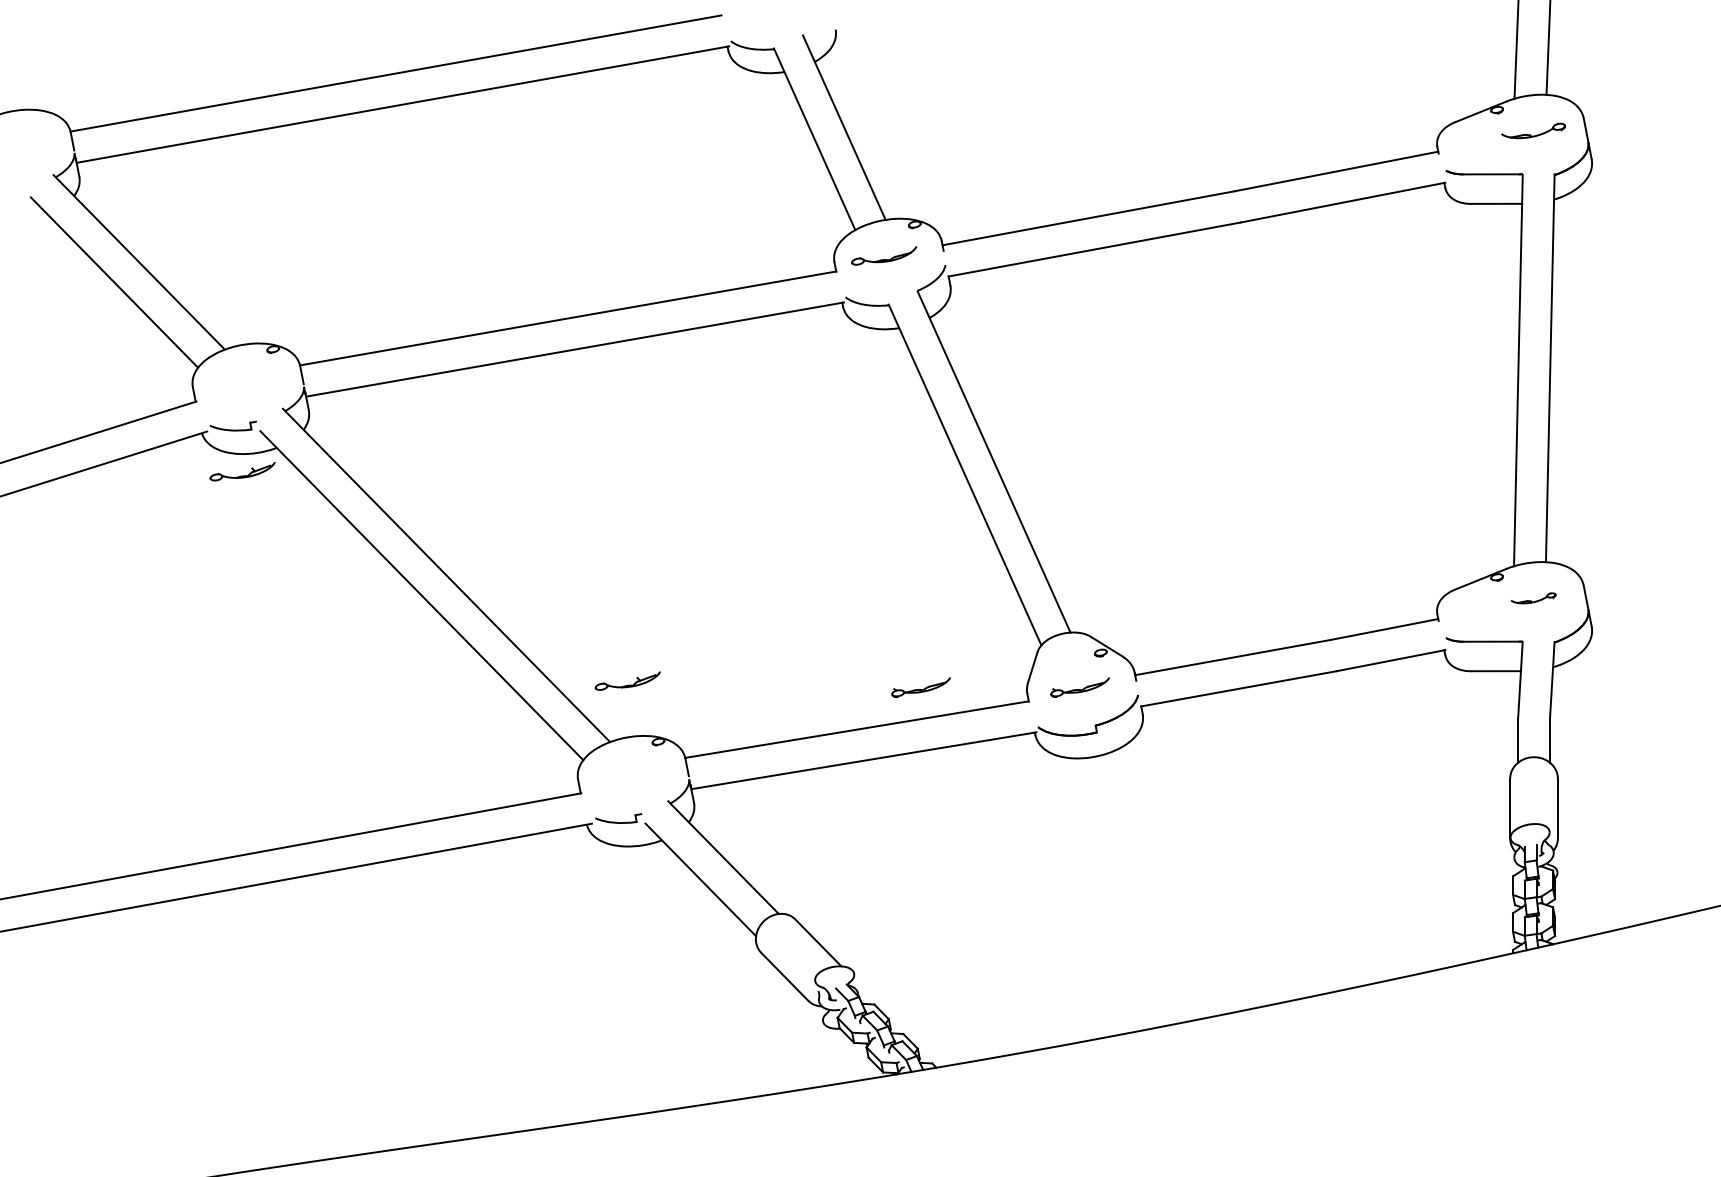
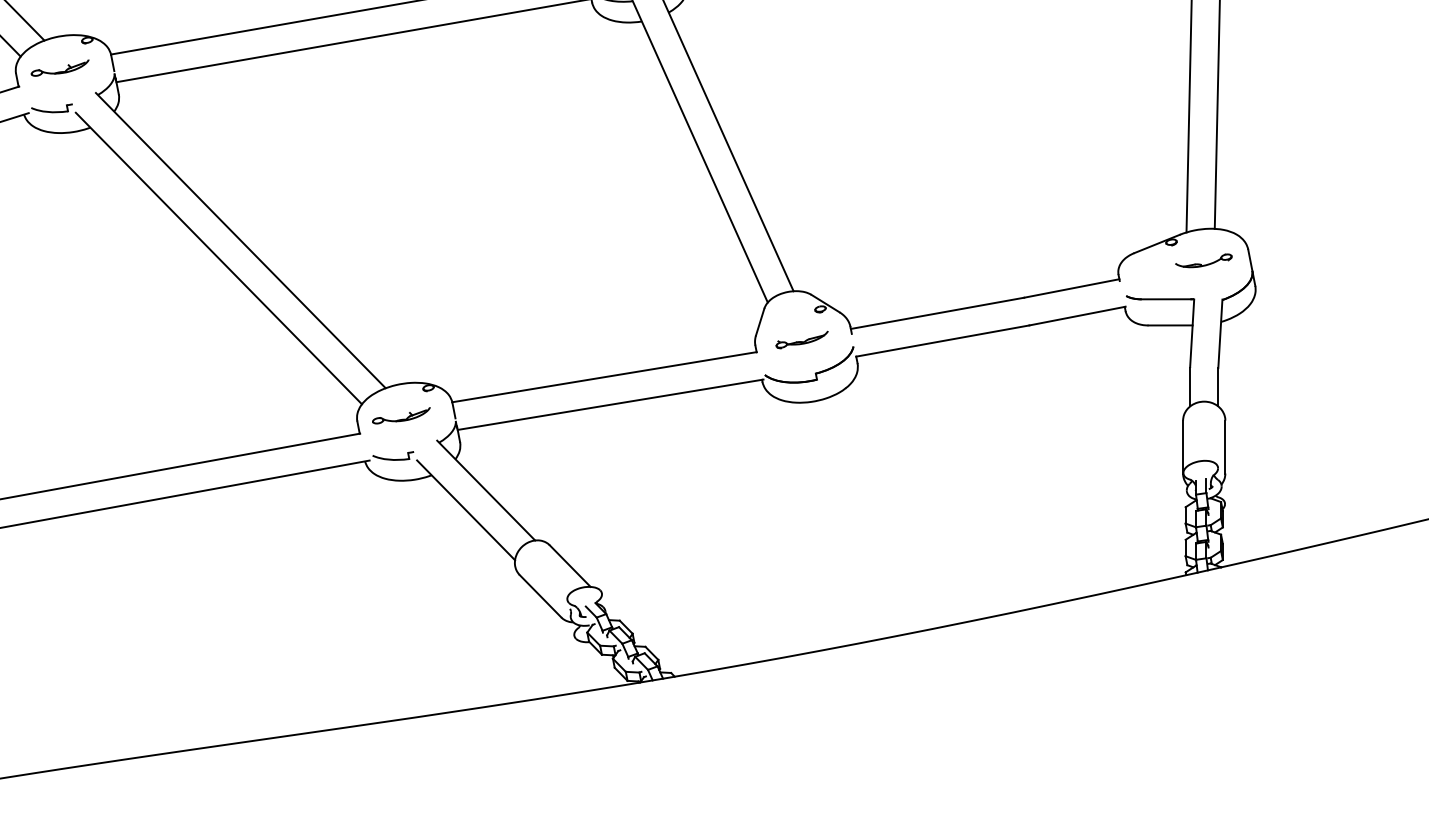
part: (242, 471) -> (60, 67), moved
part: (1533, 598) -> (1203, 261), size x1.43
part: (627, 680) -> (401, 415), moved
part: (920, 687) -> (660, 339), removed

